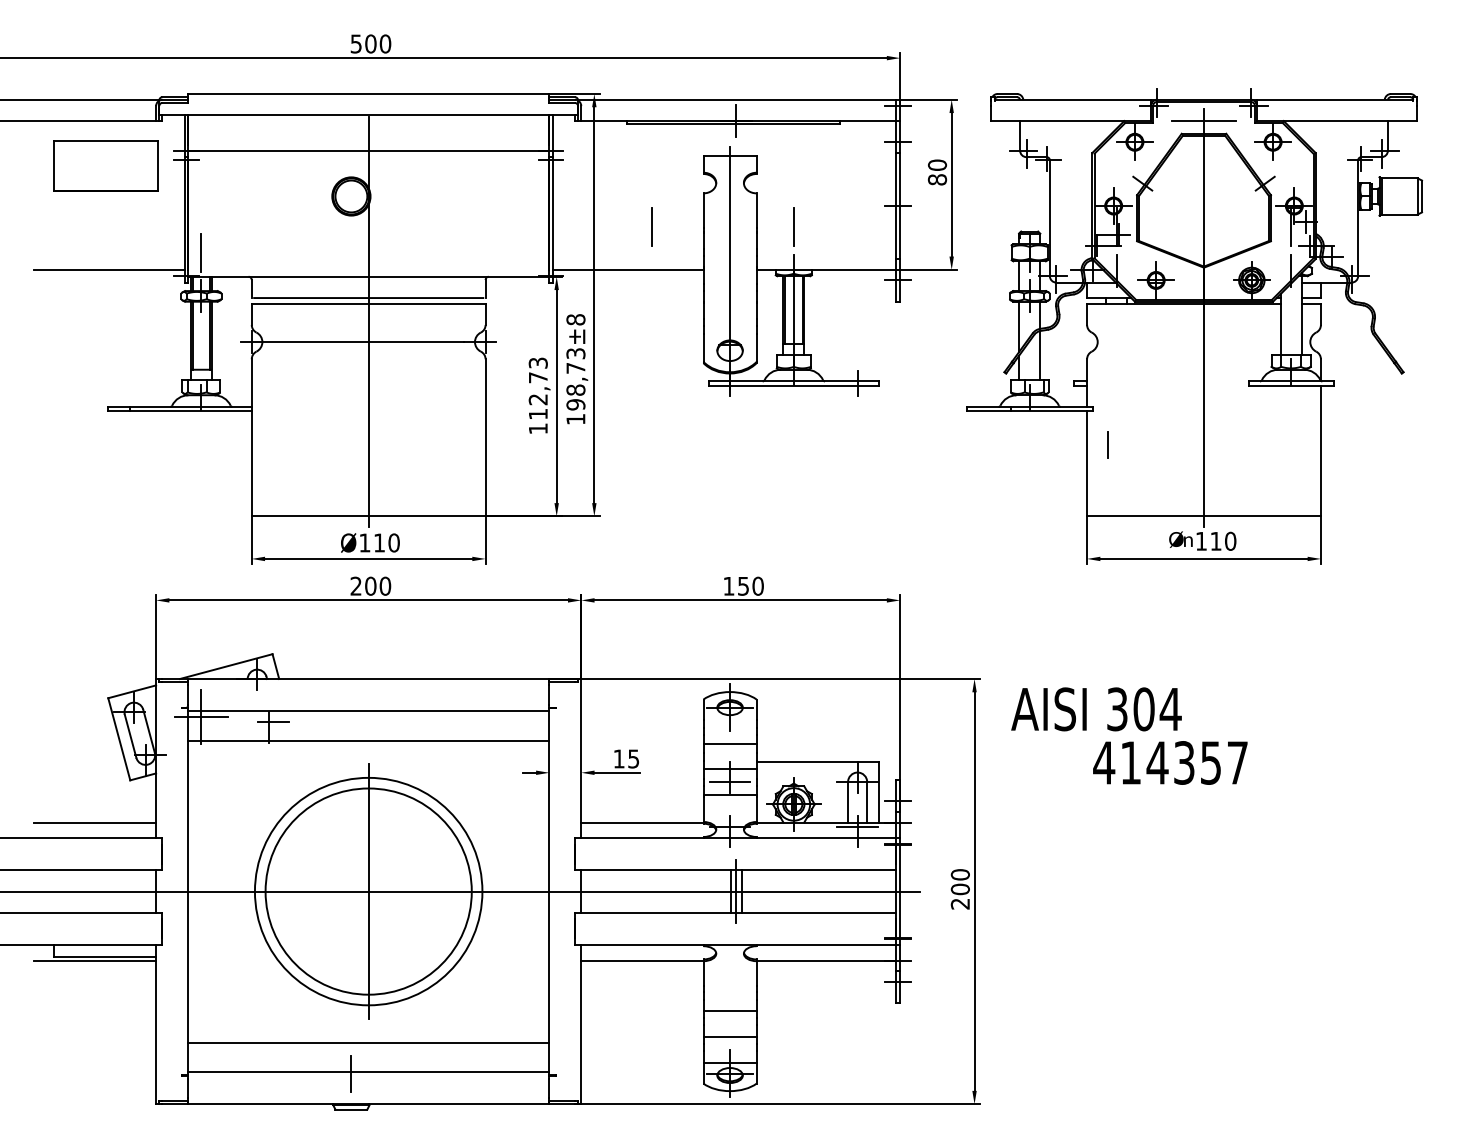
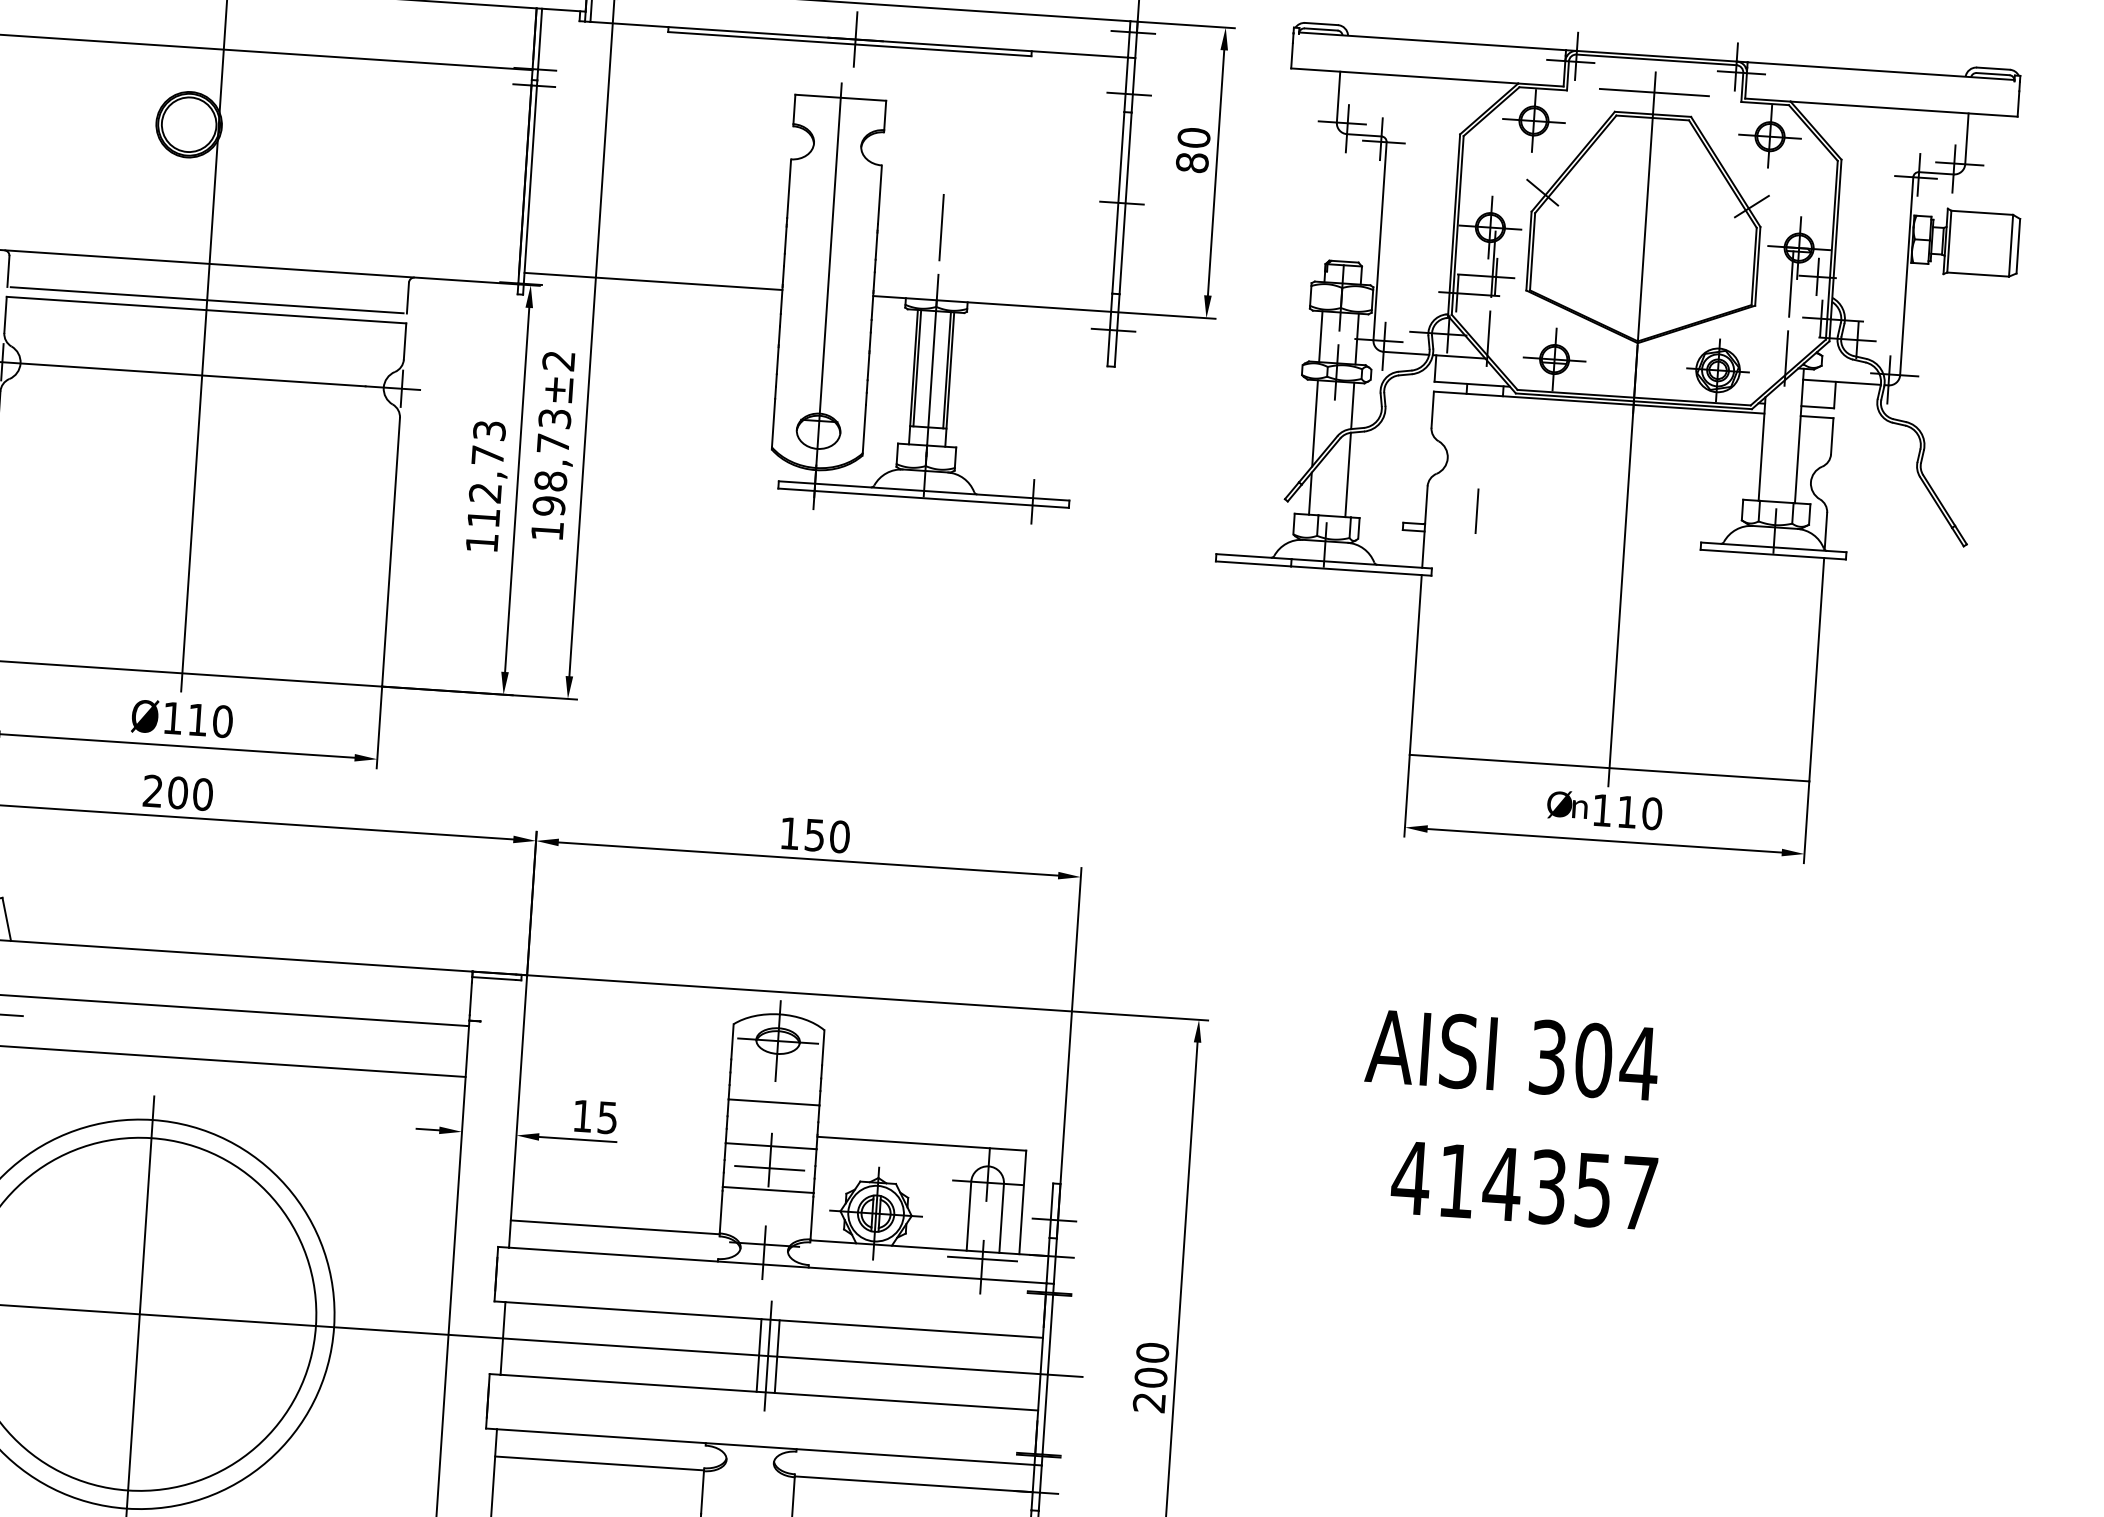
line: (651, 226) -> (698, 210), removed
text: (575, 319) -> (558, 360), ±8 -> ±2
line: (1107, 444) -> (1476, 510), moved
text: (1096, 709) -> (1512, 1055), moved

